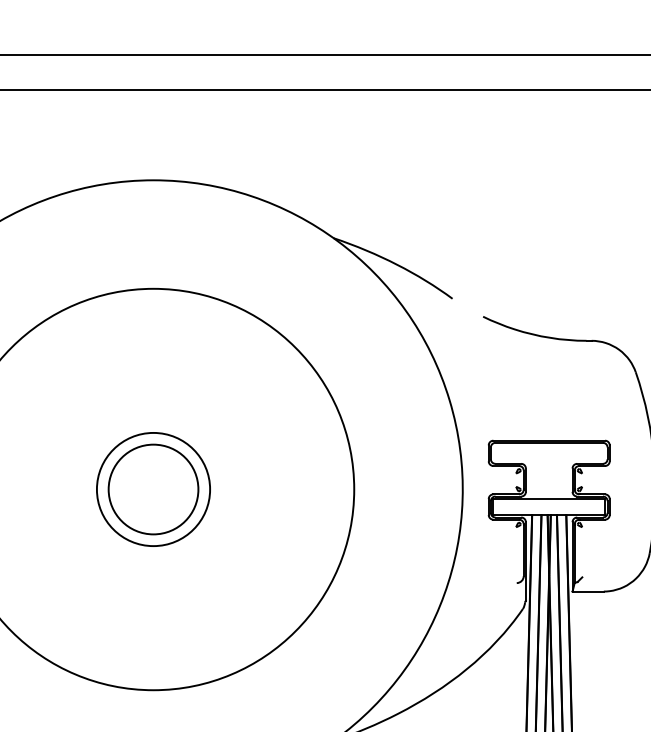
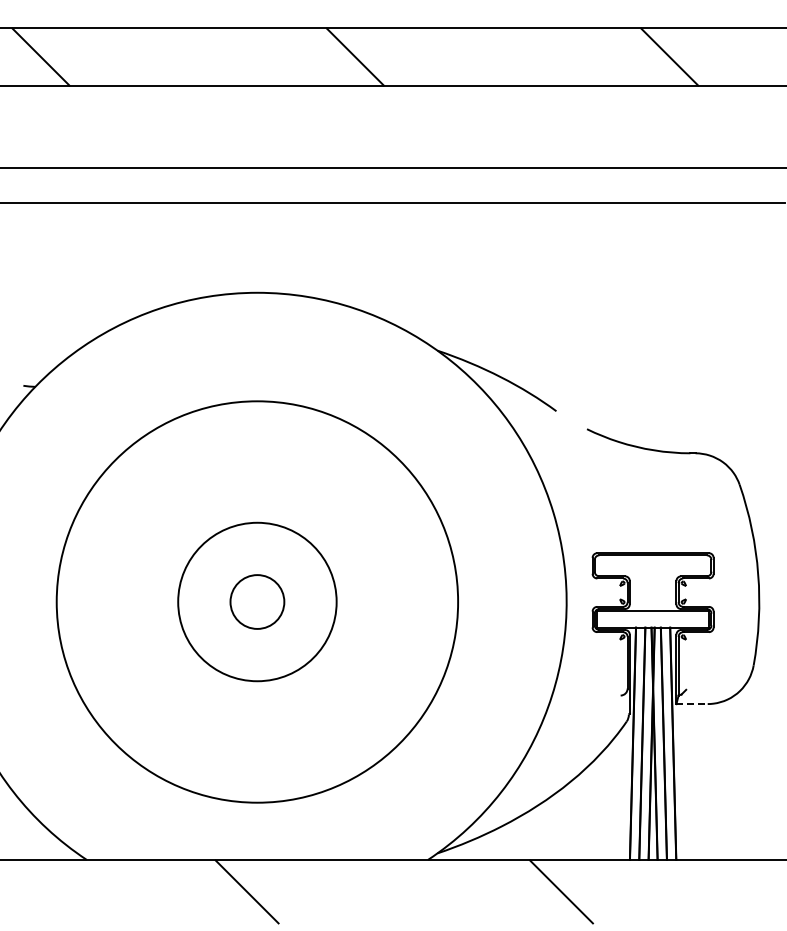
circle: (153, 489) -> (257, 601), size x0.6
circle: (153, 489) -> (257, 601), size x1.4
line: (588, 592) -> (692, 704), solid -> dashed

